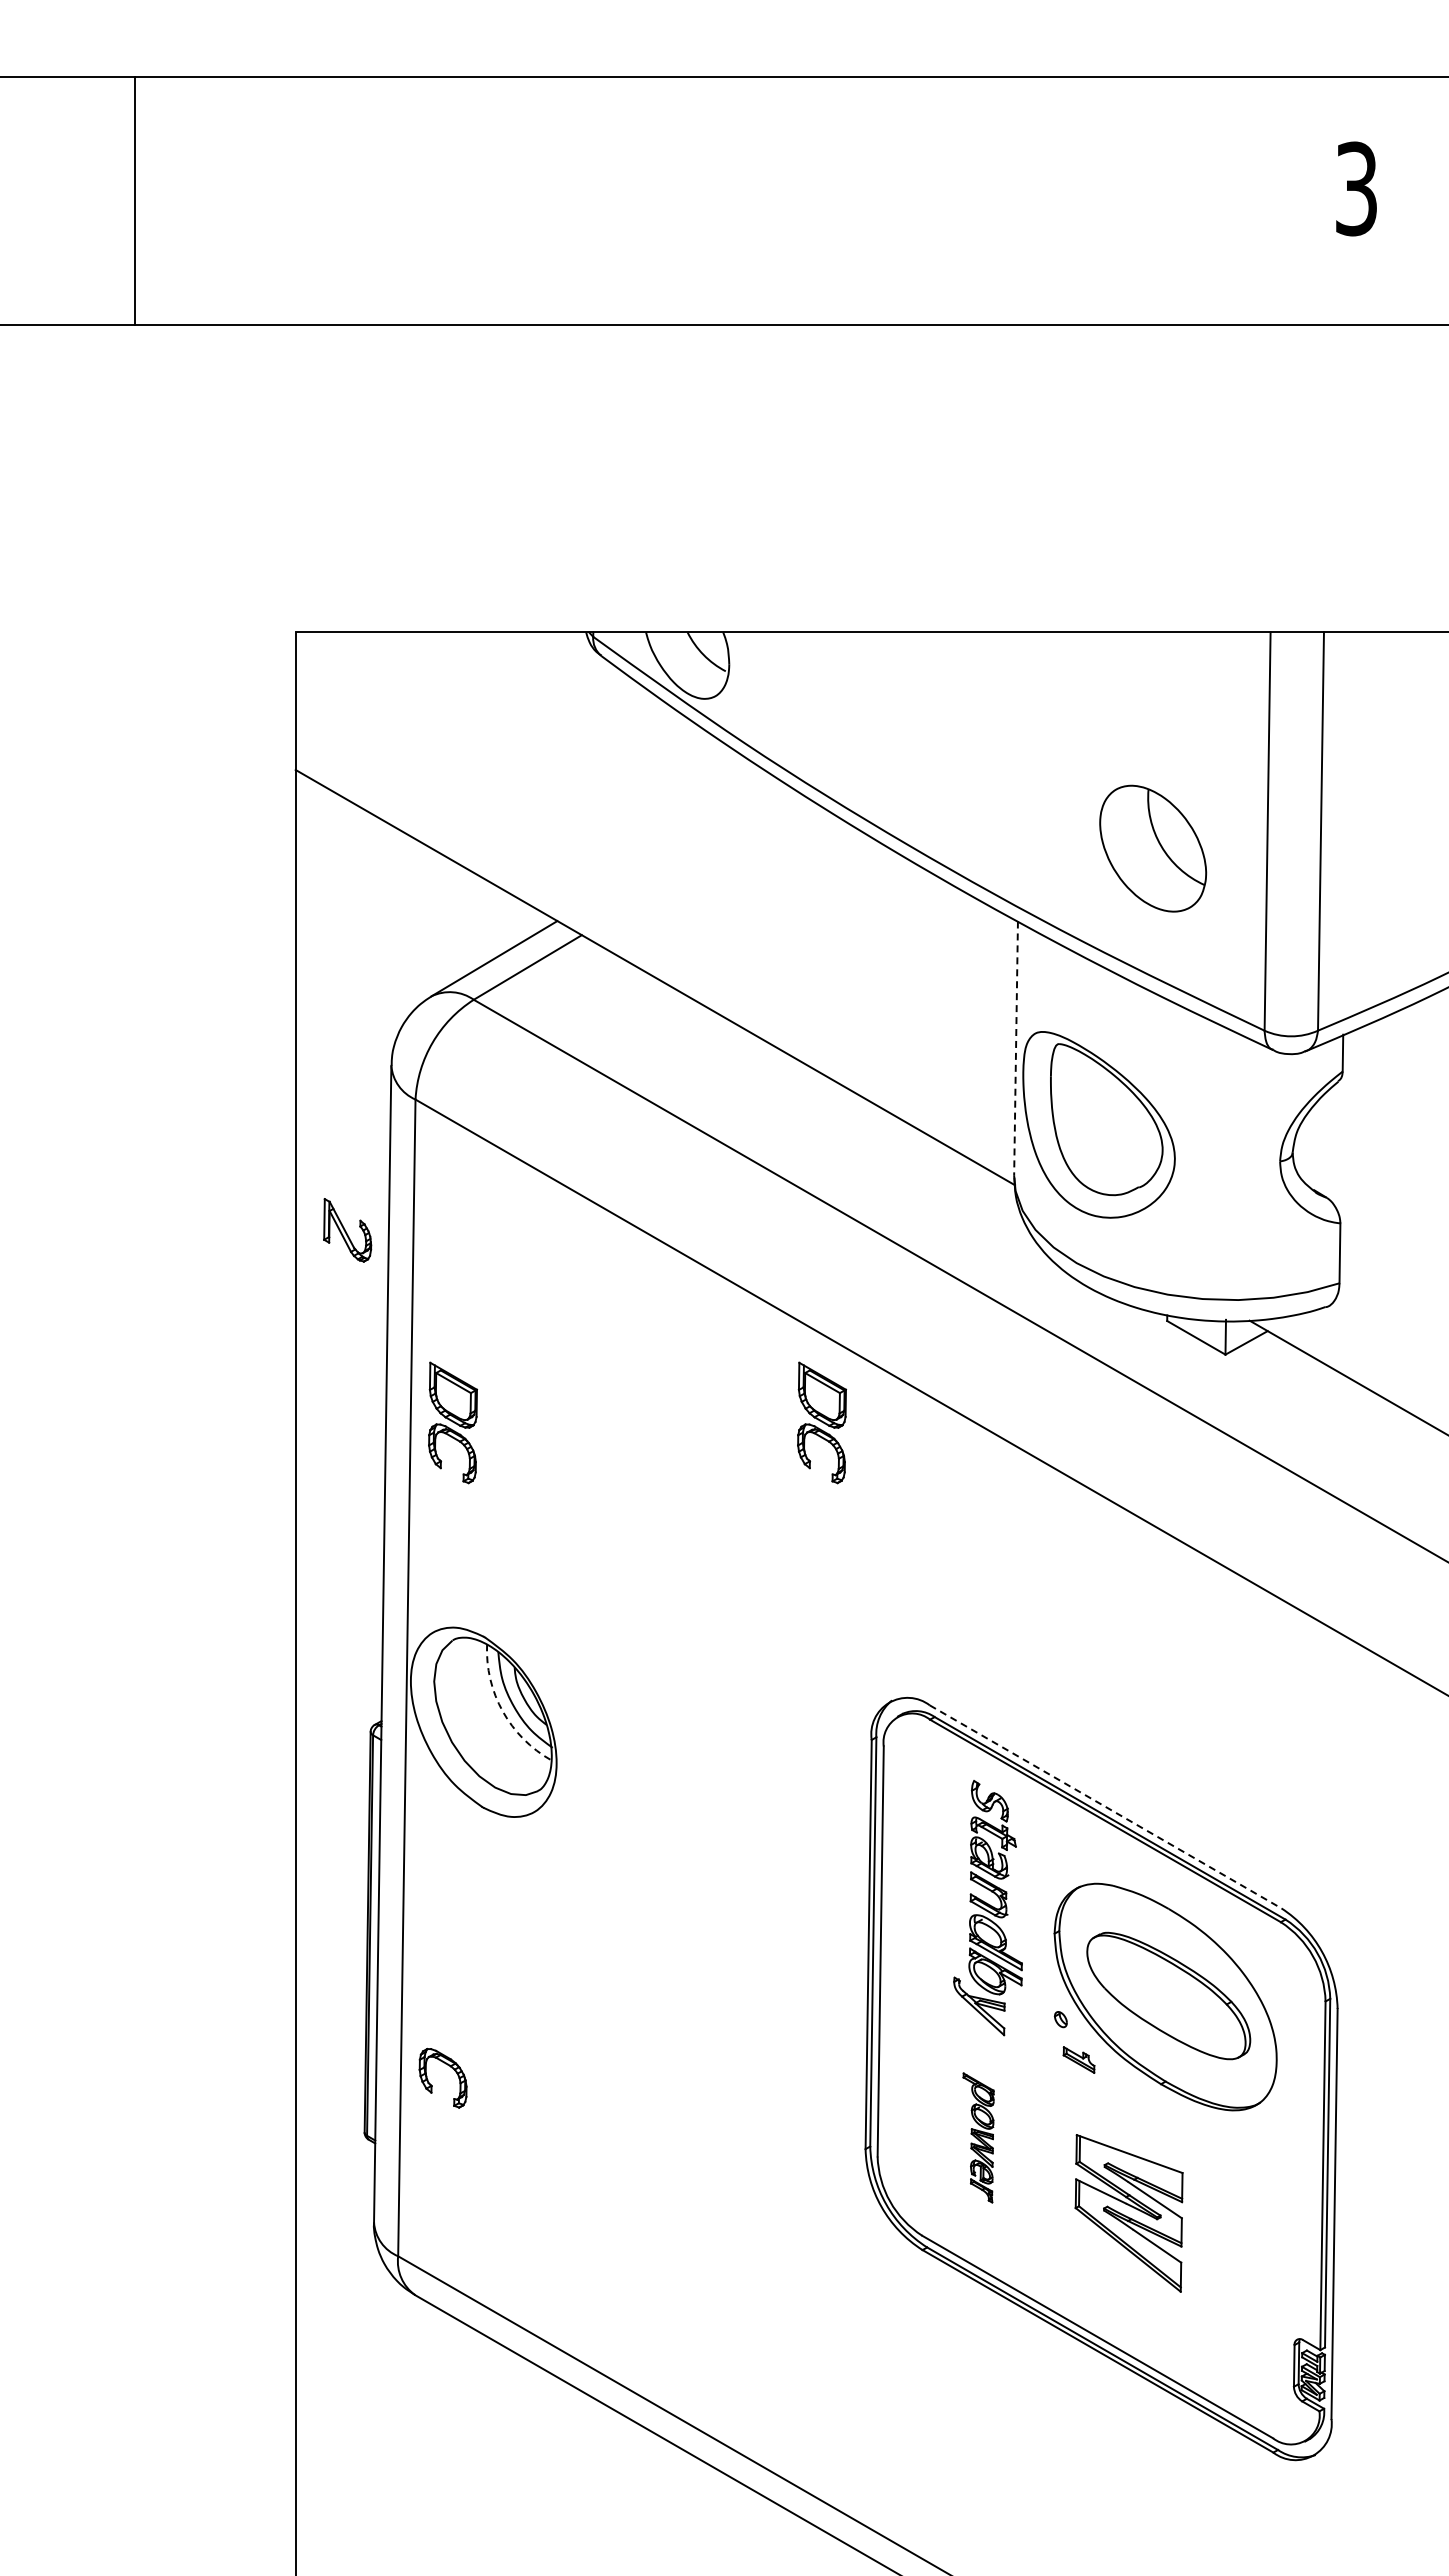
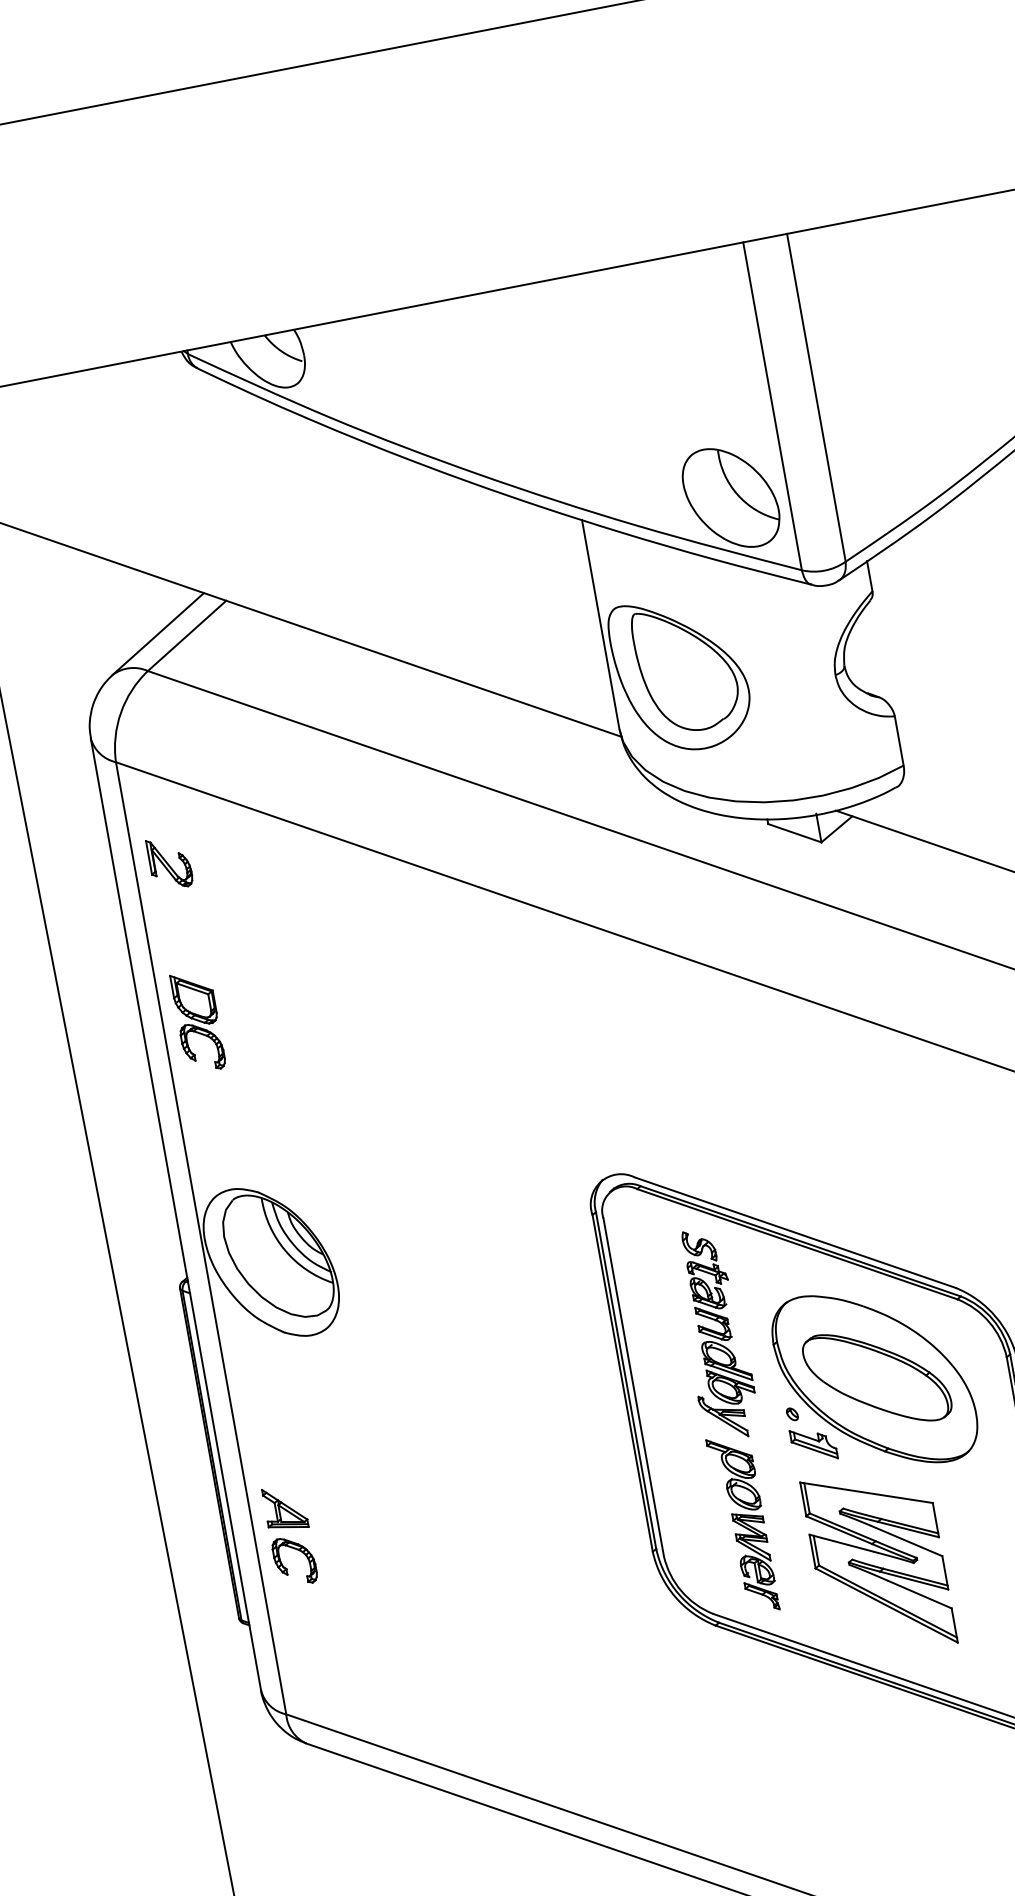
part: (1153, 848) -> (731, 497), moved
line: (1016, 1049) -> (601, 625), dashed -> solid
part: (347, 1230) -> (169, 863), moved
part: (821, 1422) -> (500, 962), removed
arc: (502, 1711) -> (284, 1250), dashed -> solid
line: (1106, 1807) -> (796, 1233), dashed -> solid
part: (443, 2014) -> (284, 1508), added
part: (1078, 2059) -> (813, 1444), size x1.67
part: (978, 2137) -> (743, 1524), size x1.67
part: (1128, 2213) -> (878, 1562), size x1.43

